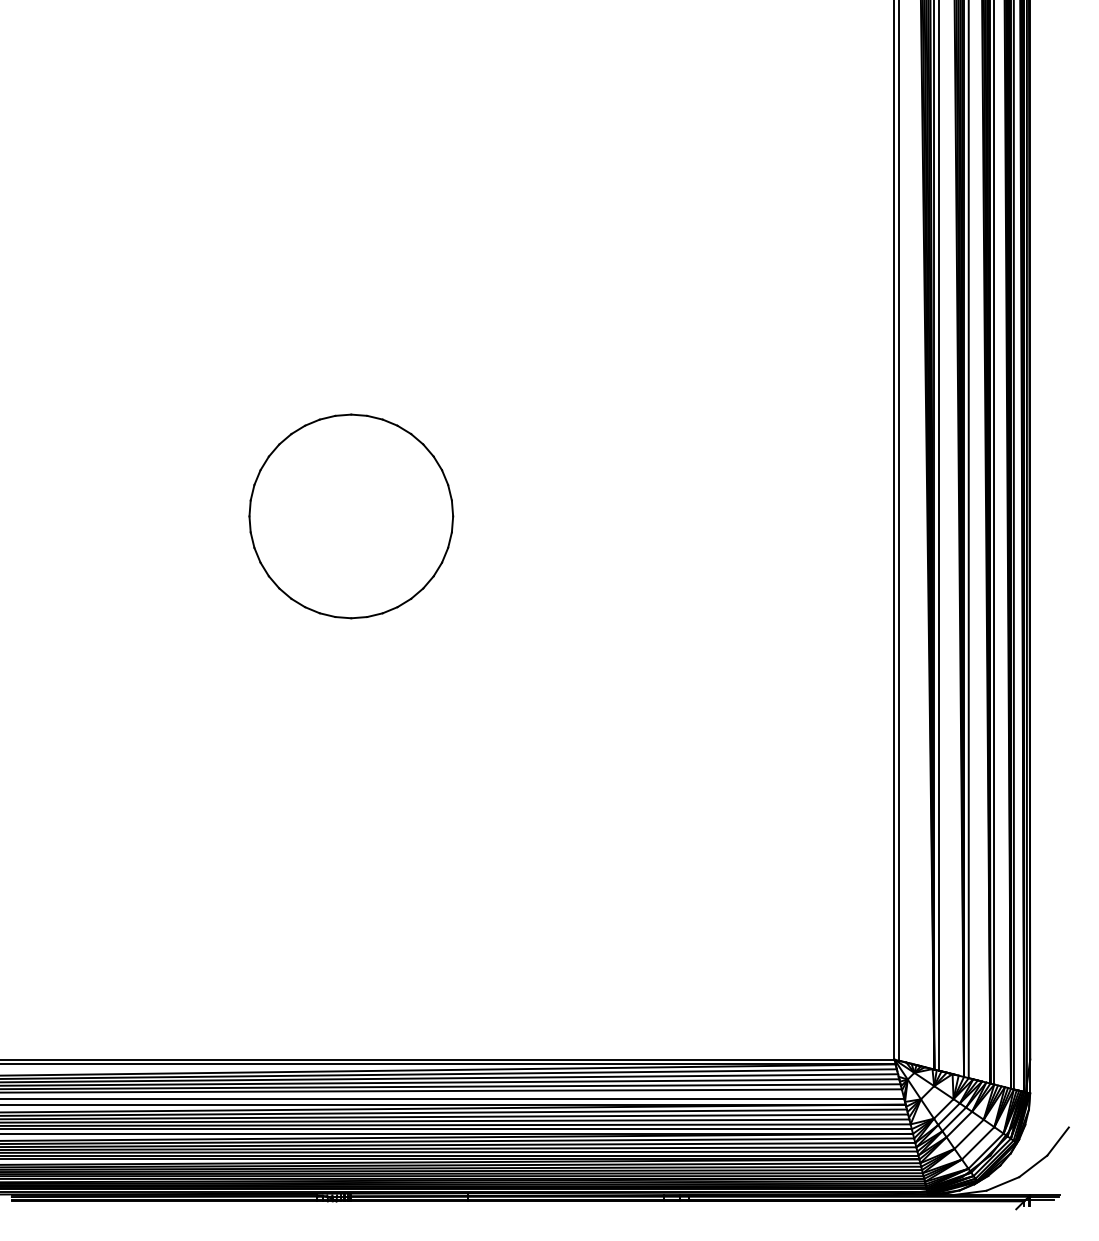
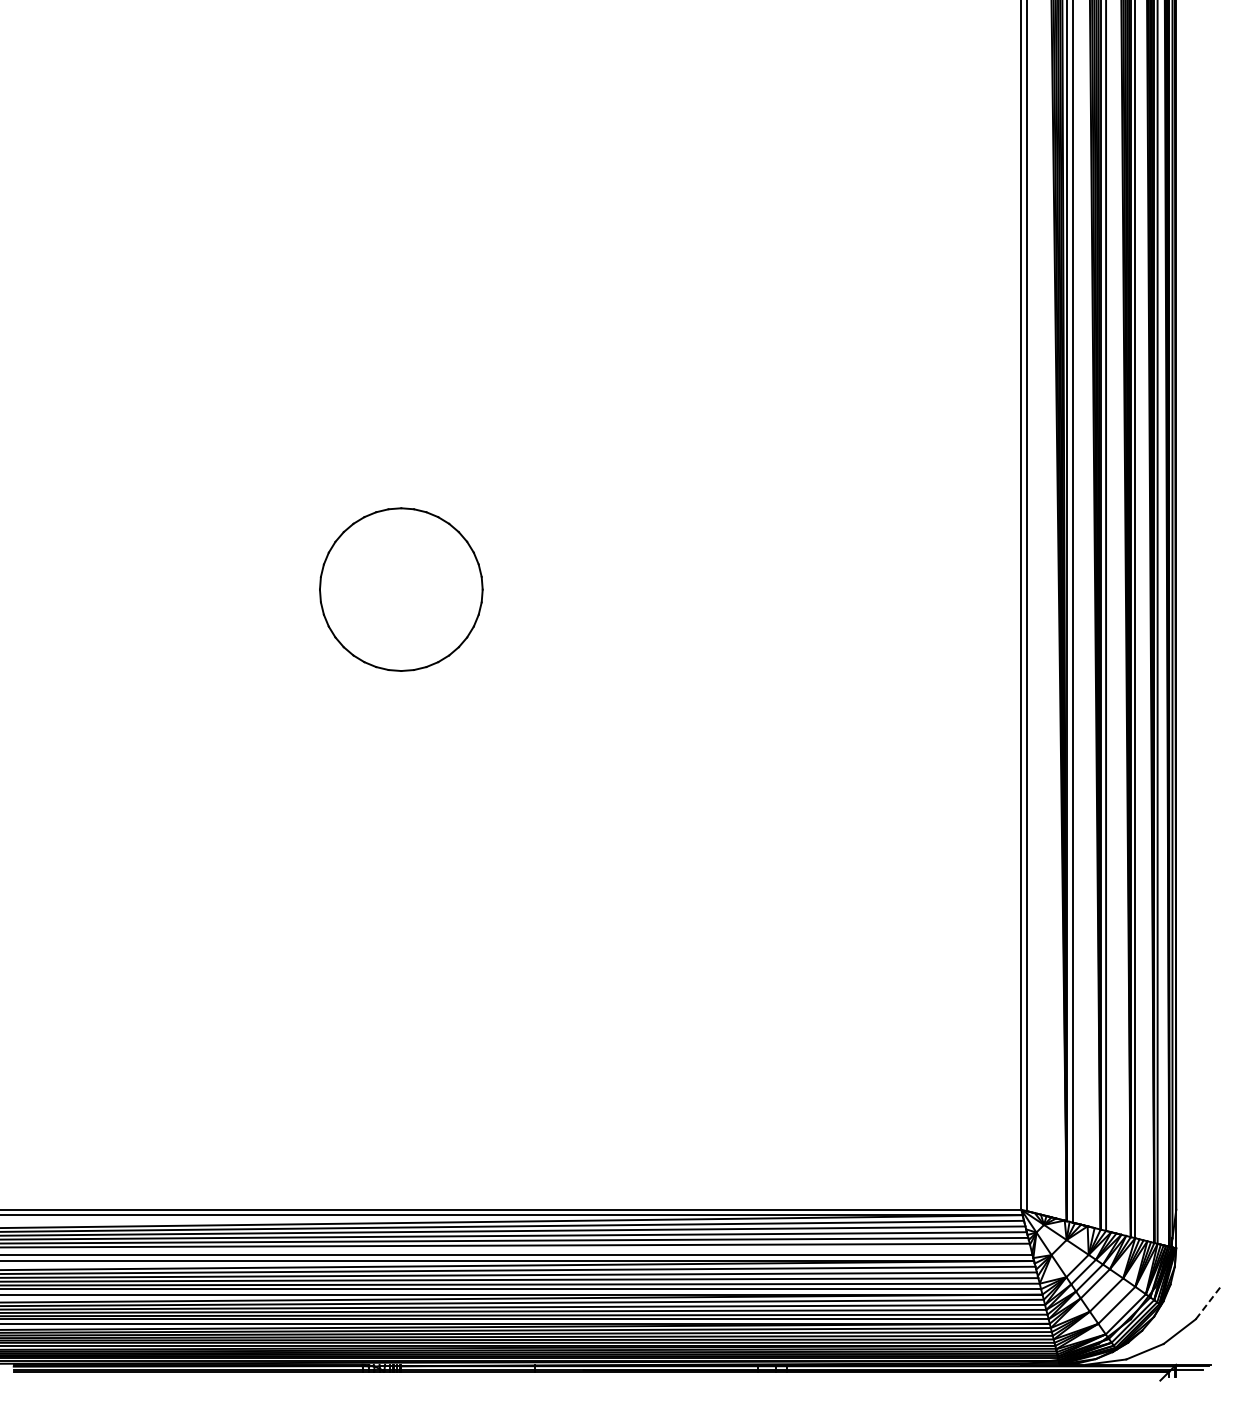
part: (351, 516) -> (401, 589), size x0.7
line: (1058, 1140) -> (1208, 1302), solid -> dashed

